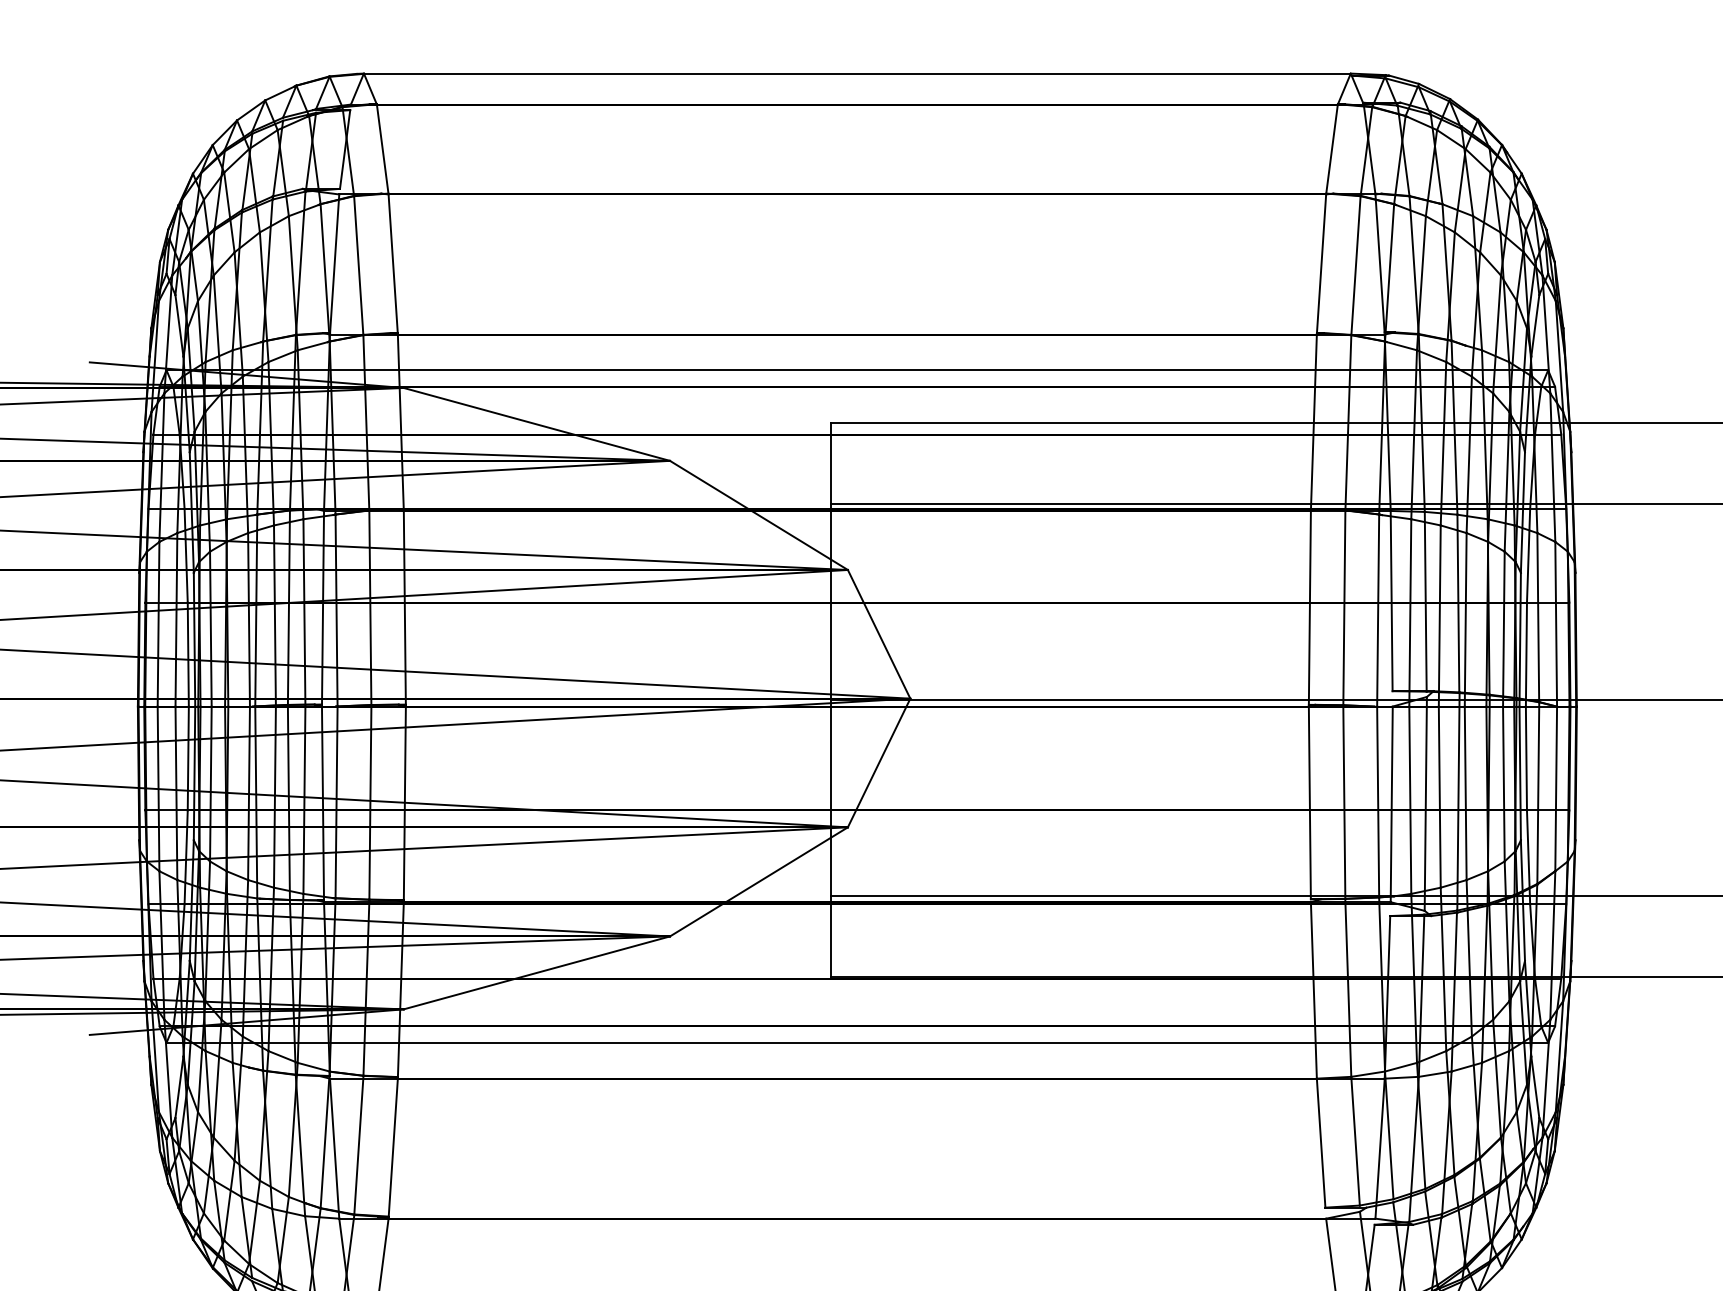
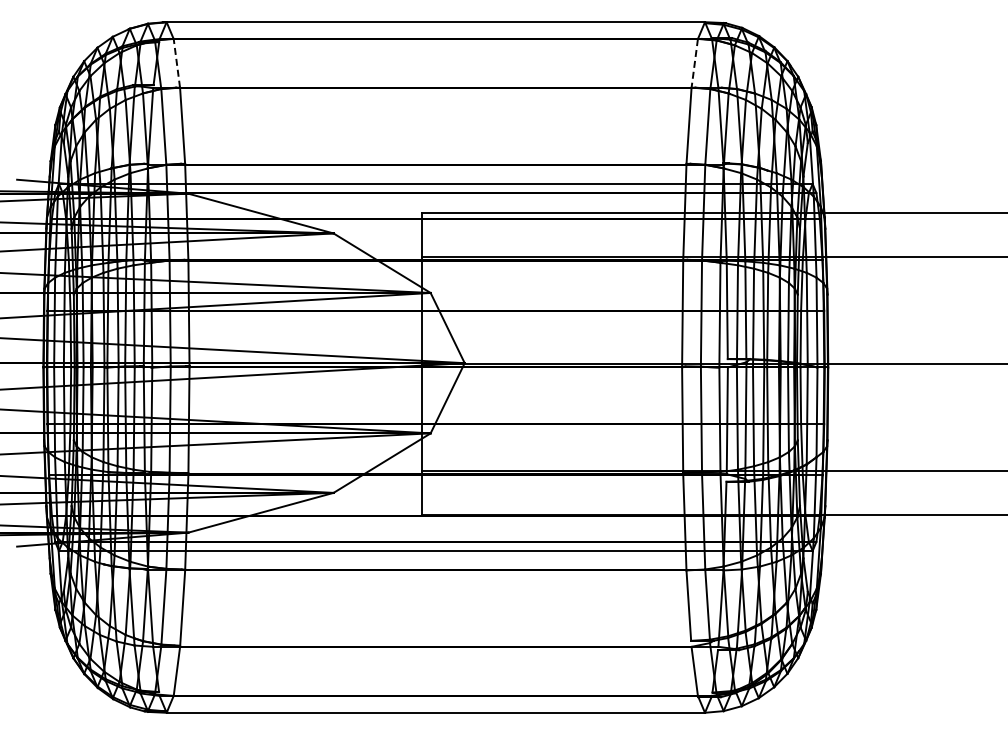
line: (381, 147) -> (176, 62), solid -> dashed
line: (1331, 149) -> (694, 63), solid -> dashed

